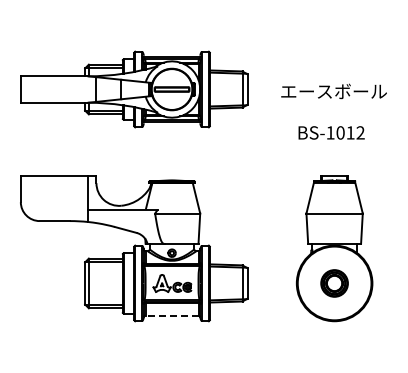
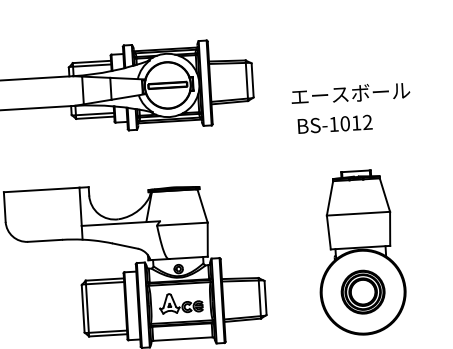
text: (333, 91) -> (350, 93), moved
text: (331, 132) -> (334, 123), moved
part: (334, 283) -> (363, 292), size x1.43
line: (171, 315) -> (182, 339), dashed -> solid

